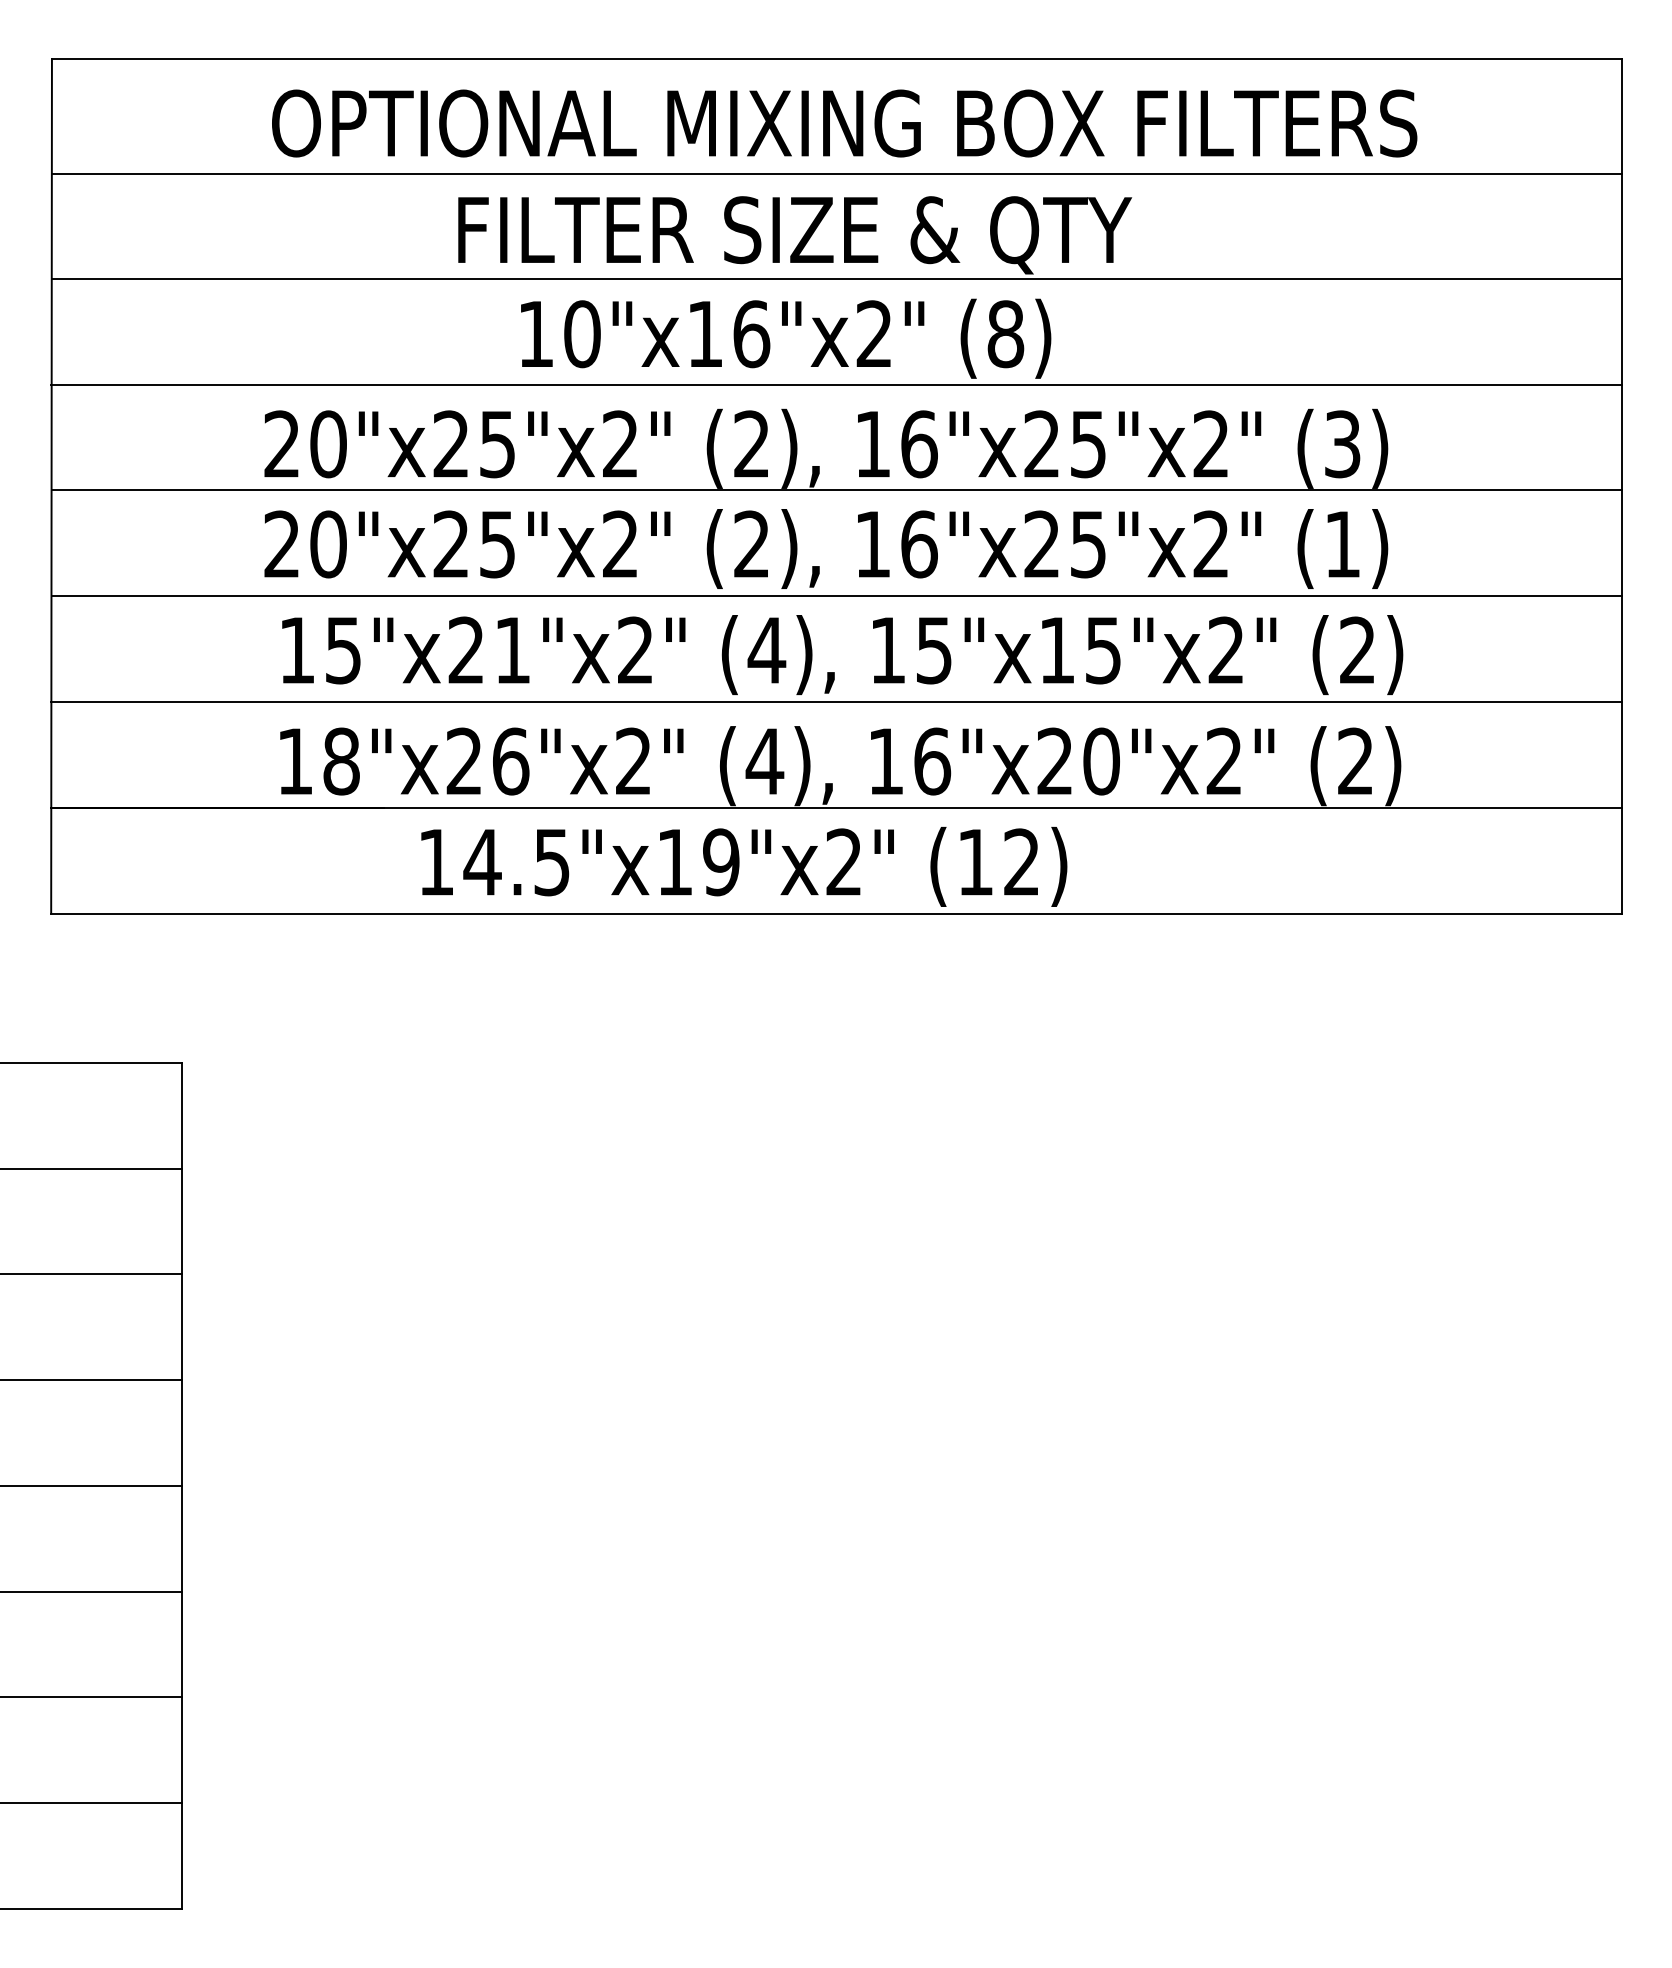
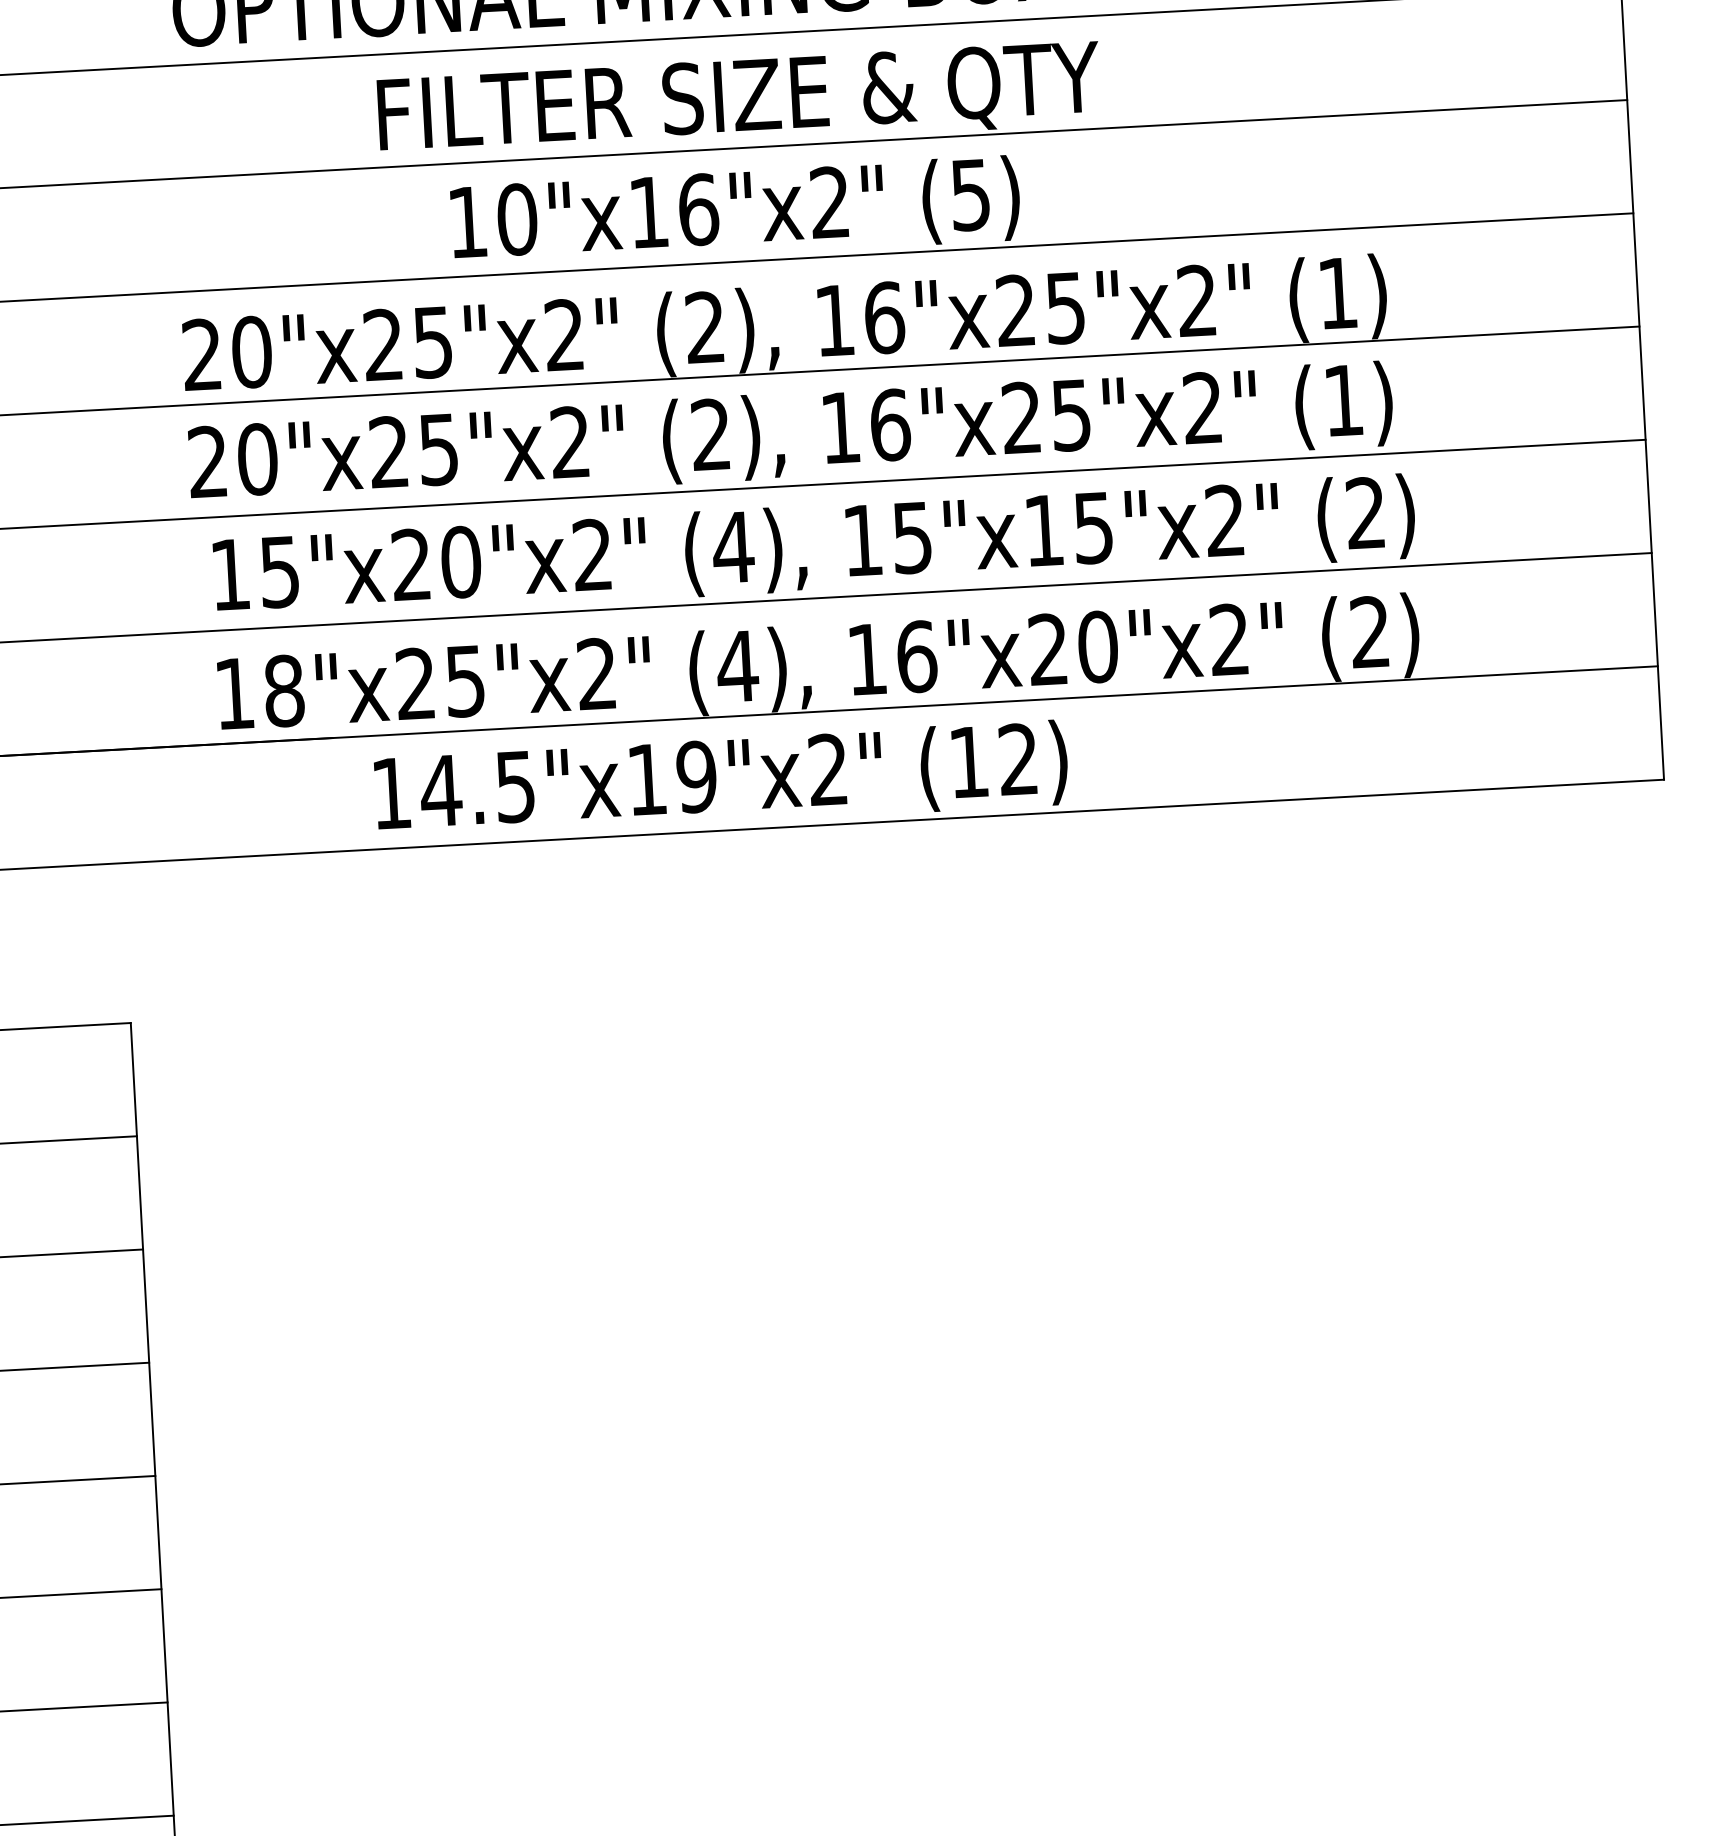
text: (1005, 334) -> (970, 195), (8) -> (5)
text: (1342, 444) -> (1337, 293), (3) -> (1)
text: (512, 650) -> (460, 562), 15"x21"x2" -> 15"x20"x2"
text: (511, 761) -> (466, 681), 18"x26"x2" -> 18"x25"x2"

